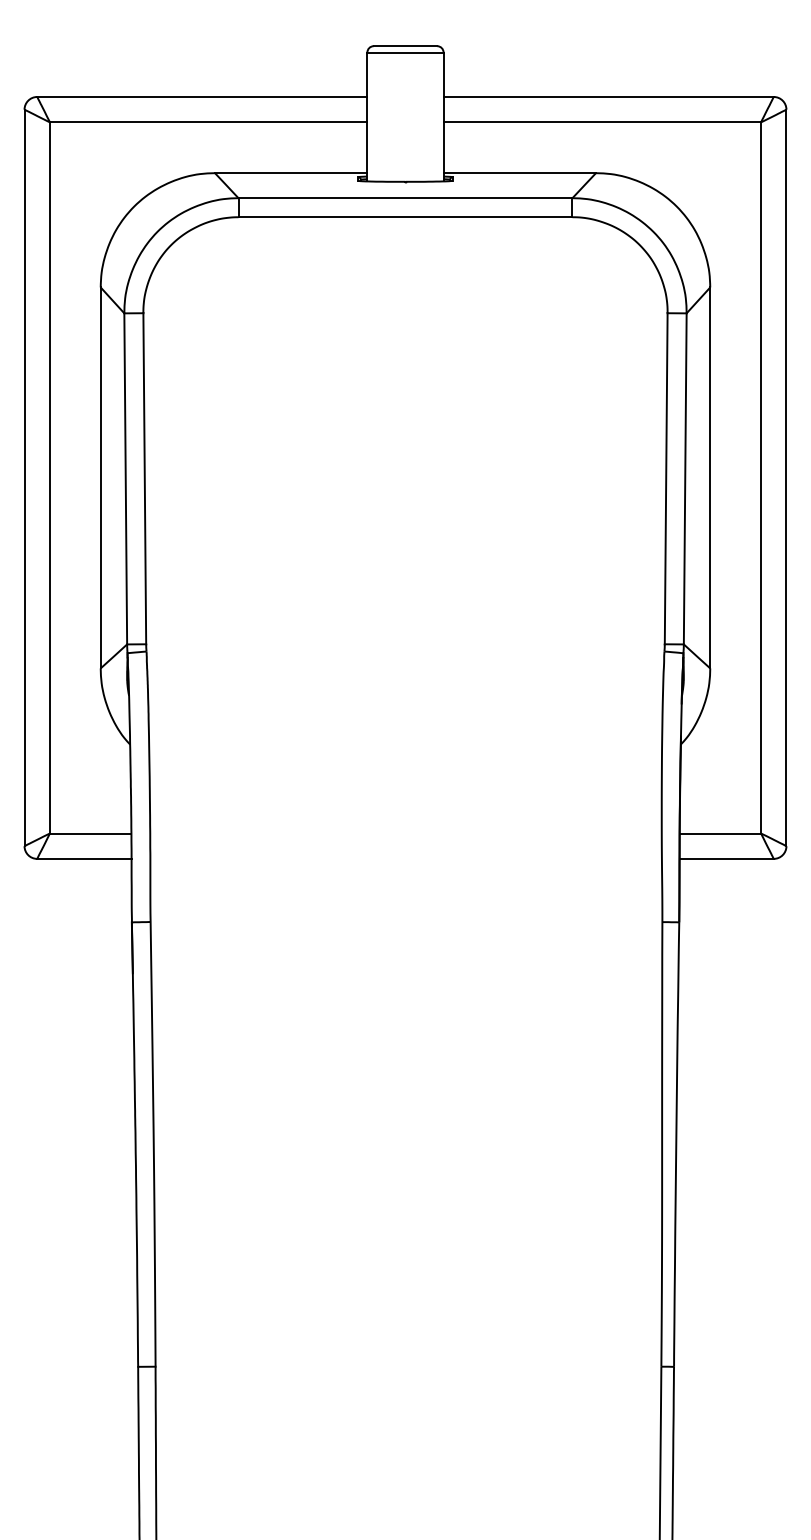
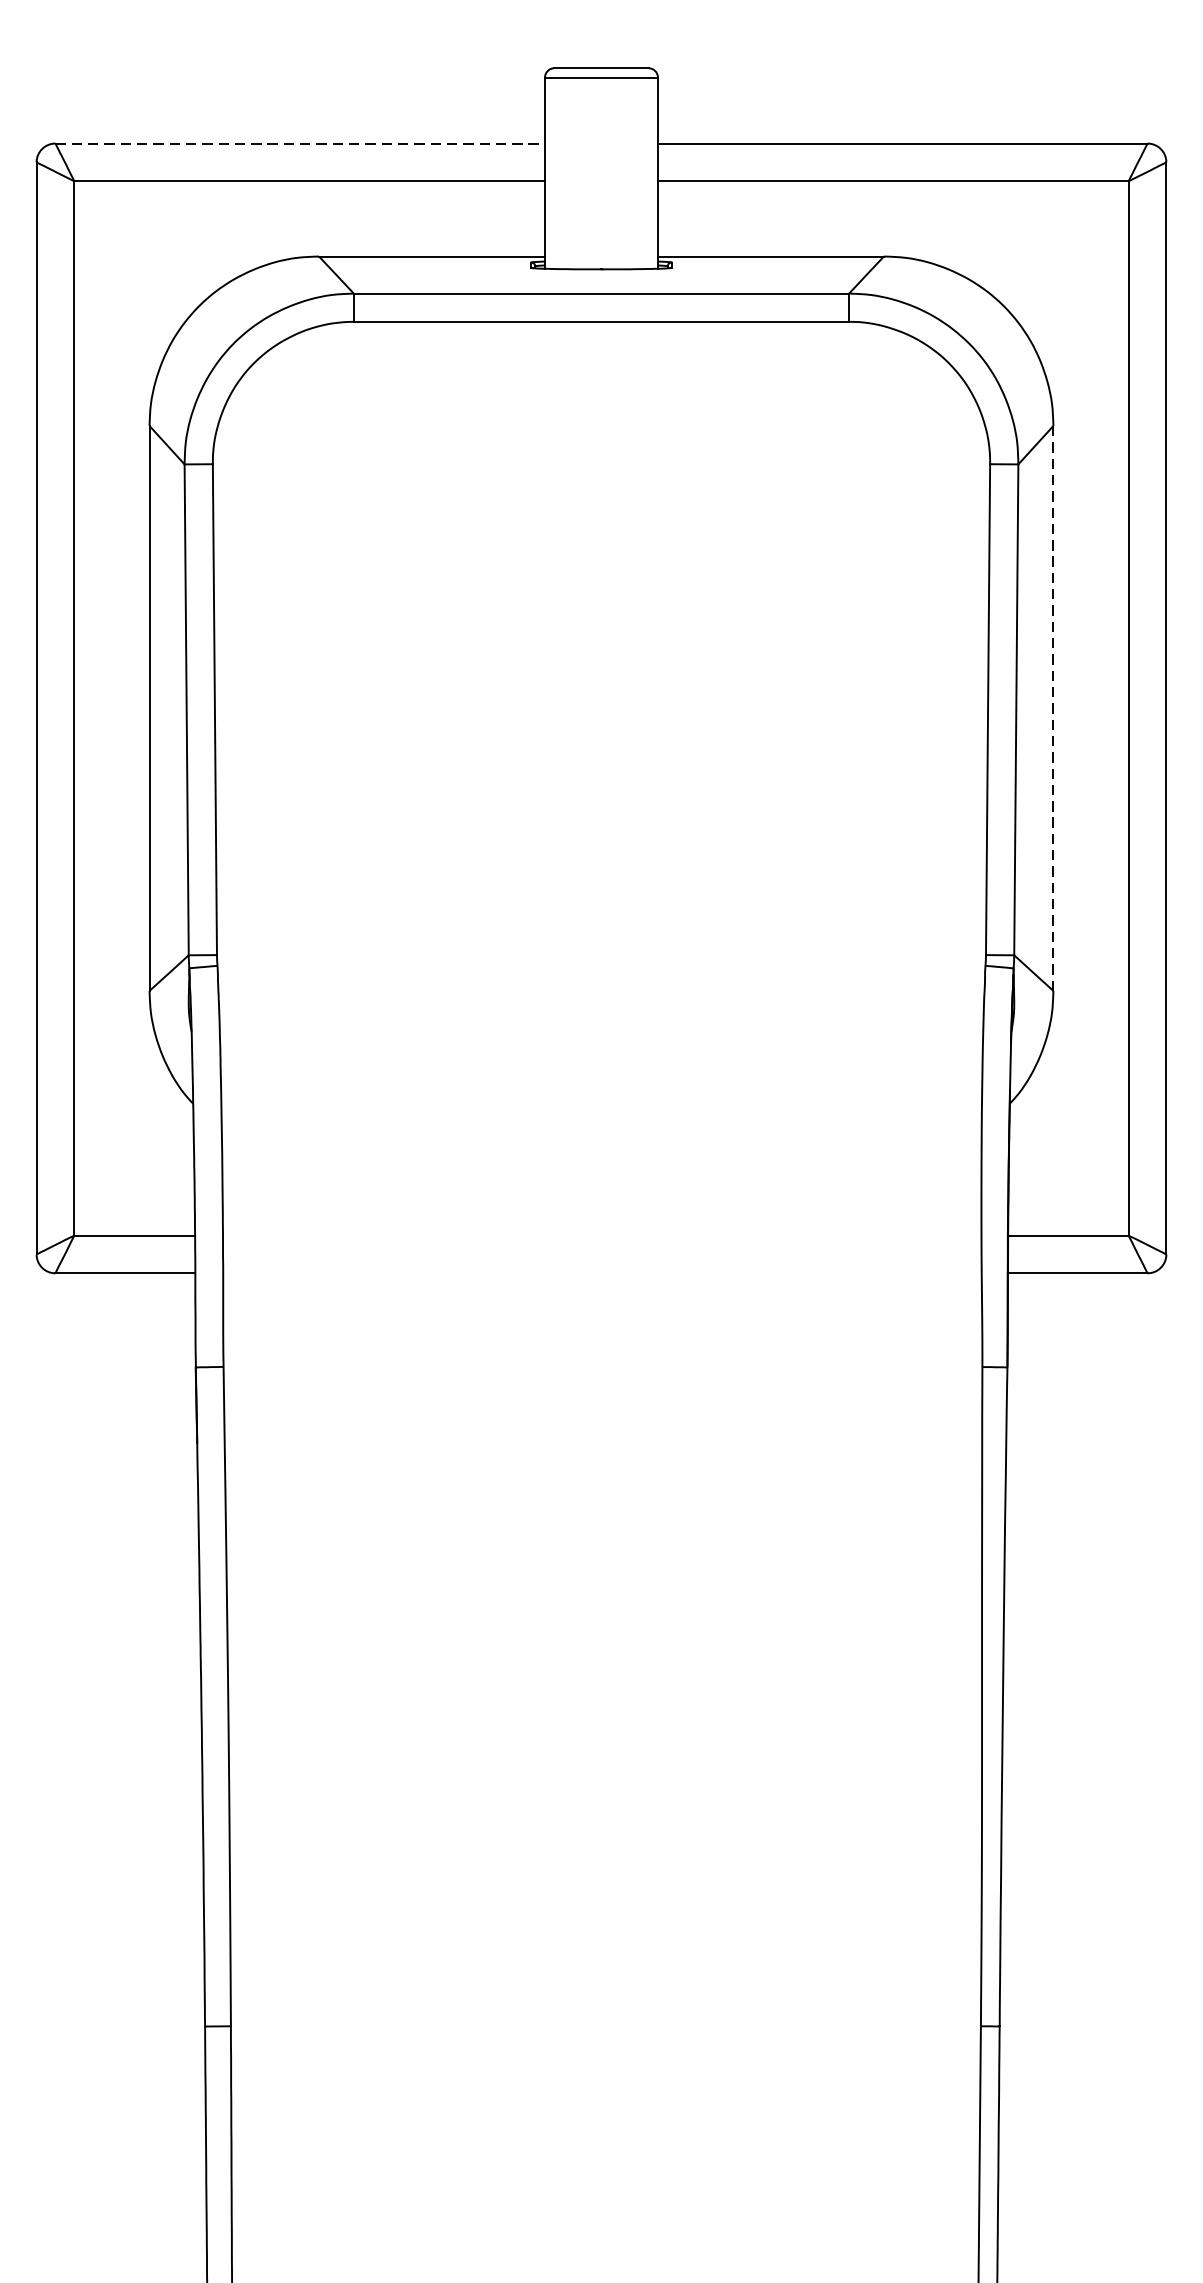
line: (202, 96) -> (300, 142), solid -> dashed
line: (710, 478) -> (1053, 709), solid -> dashed

